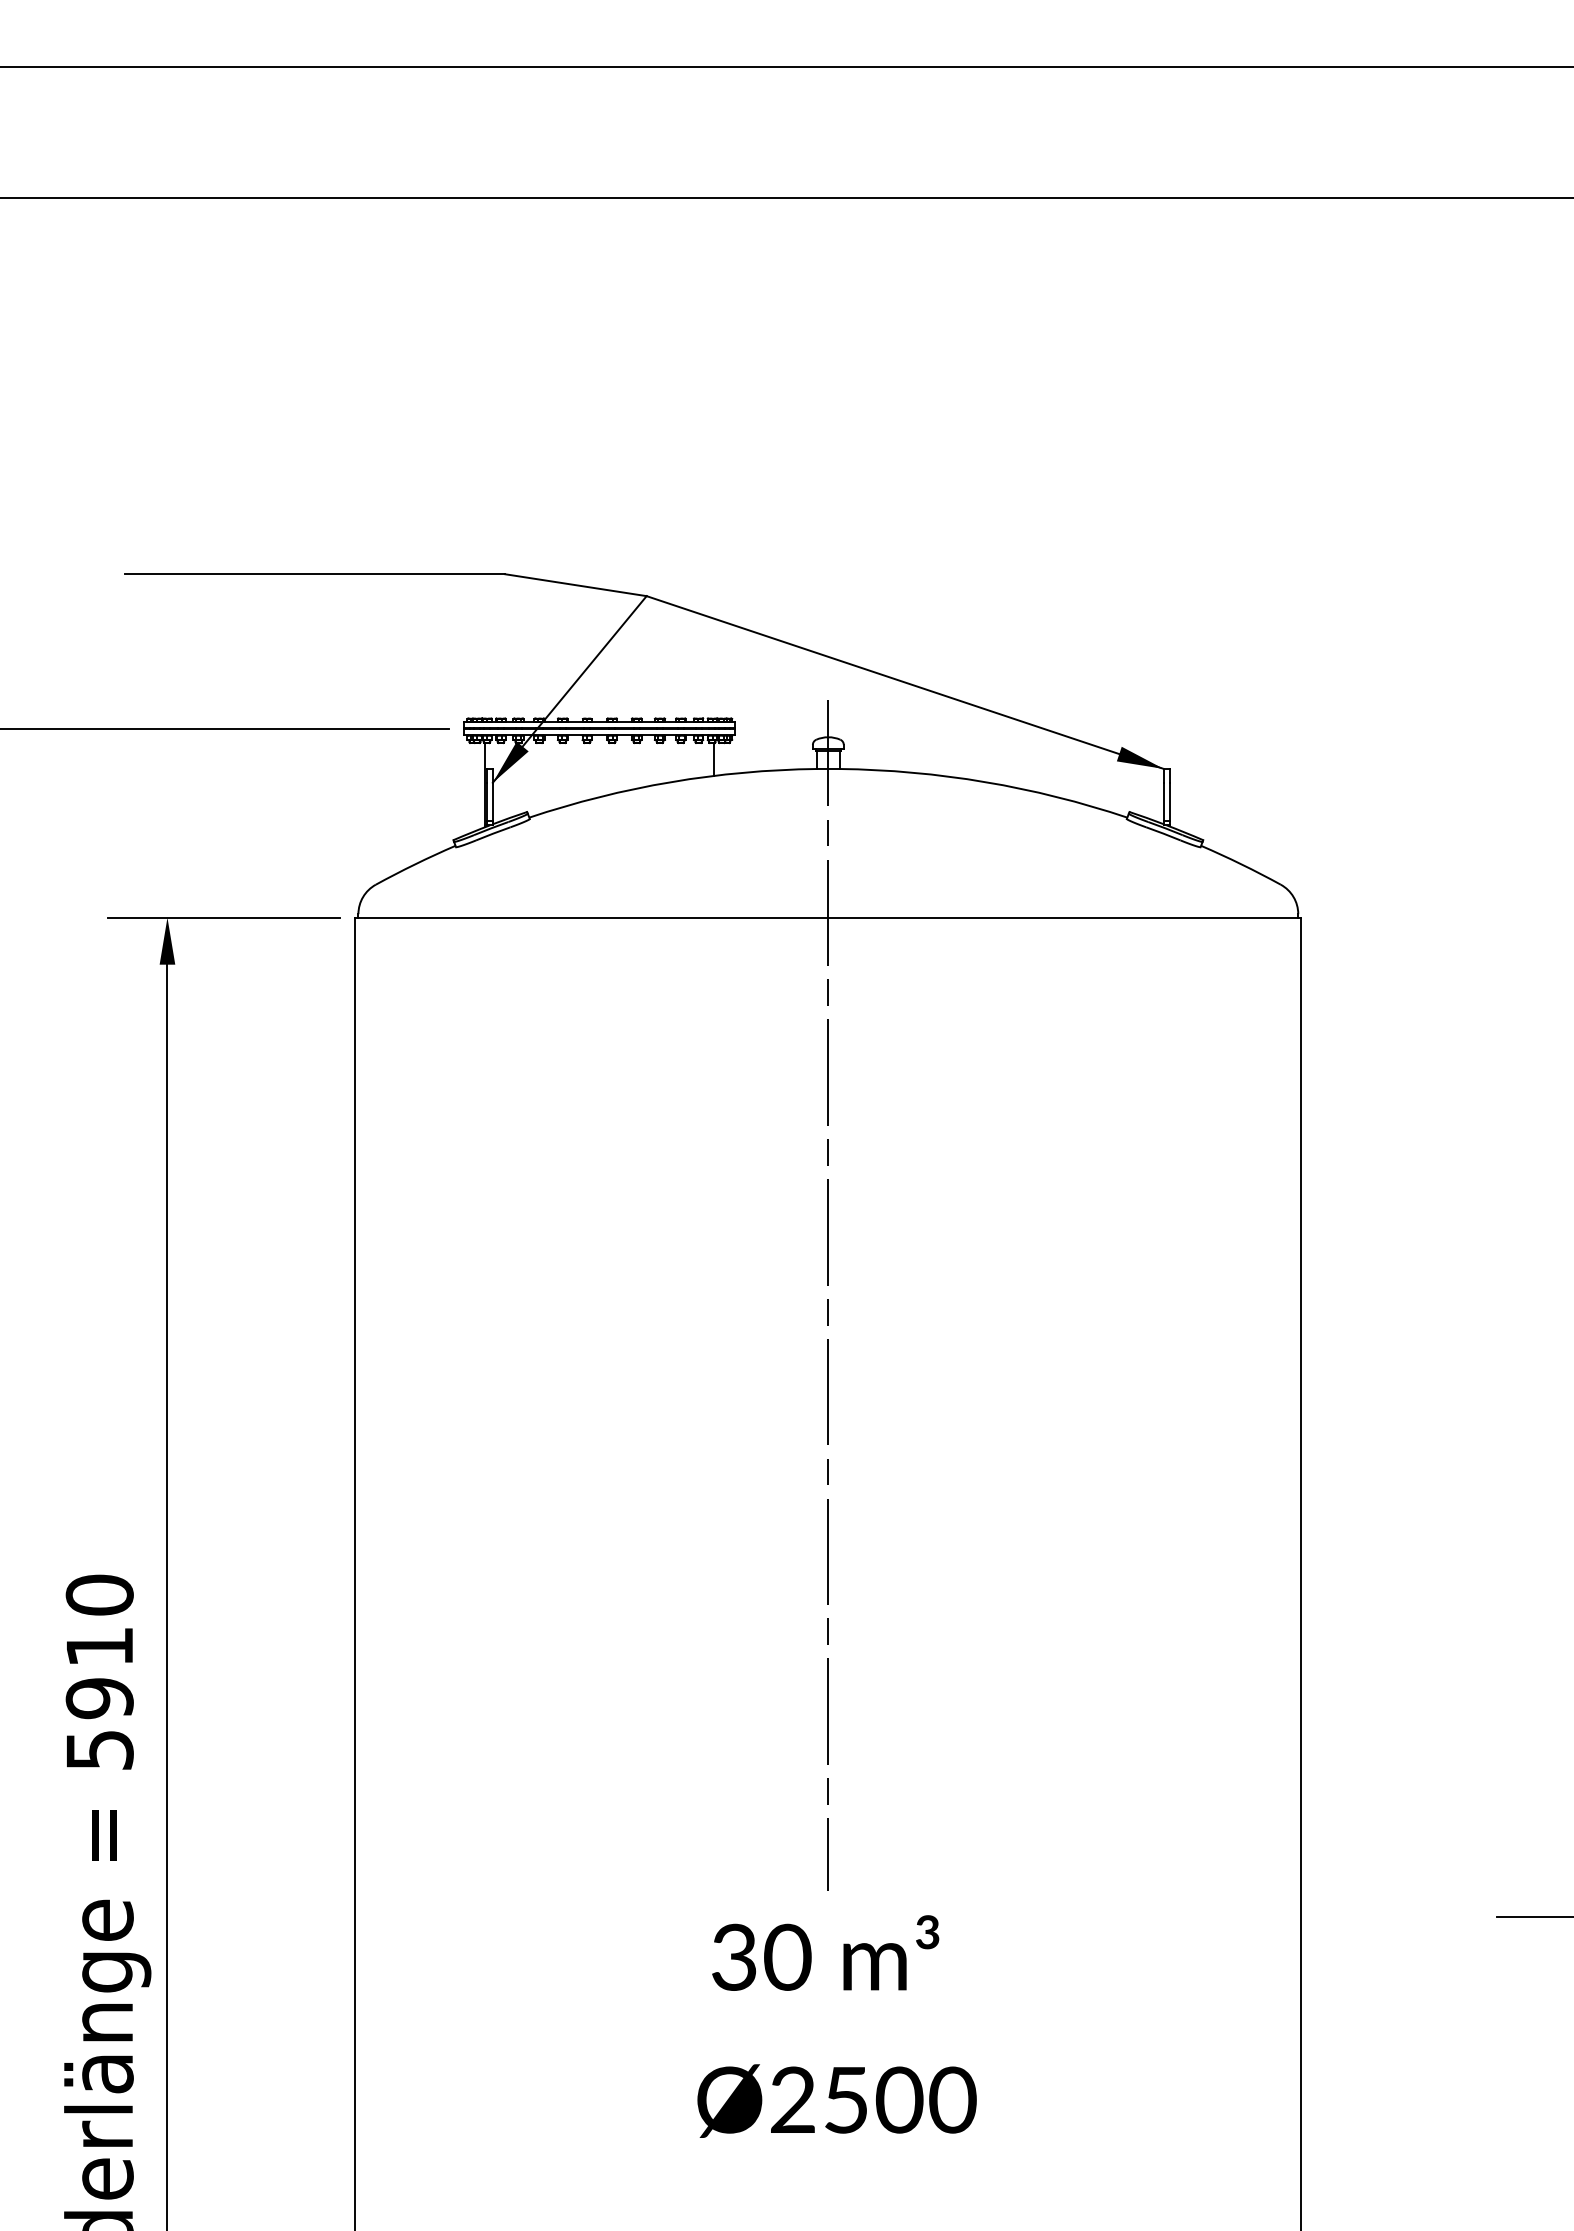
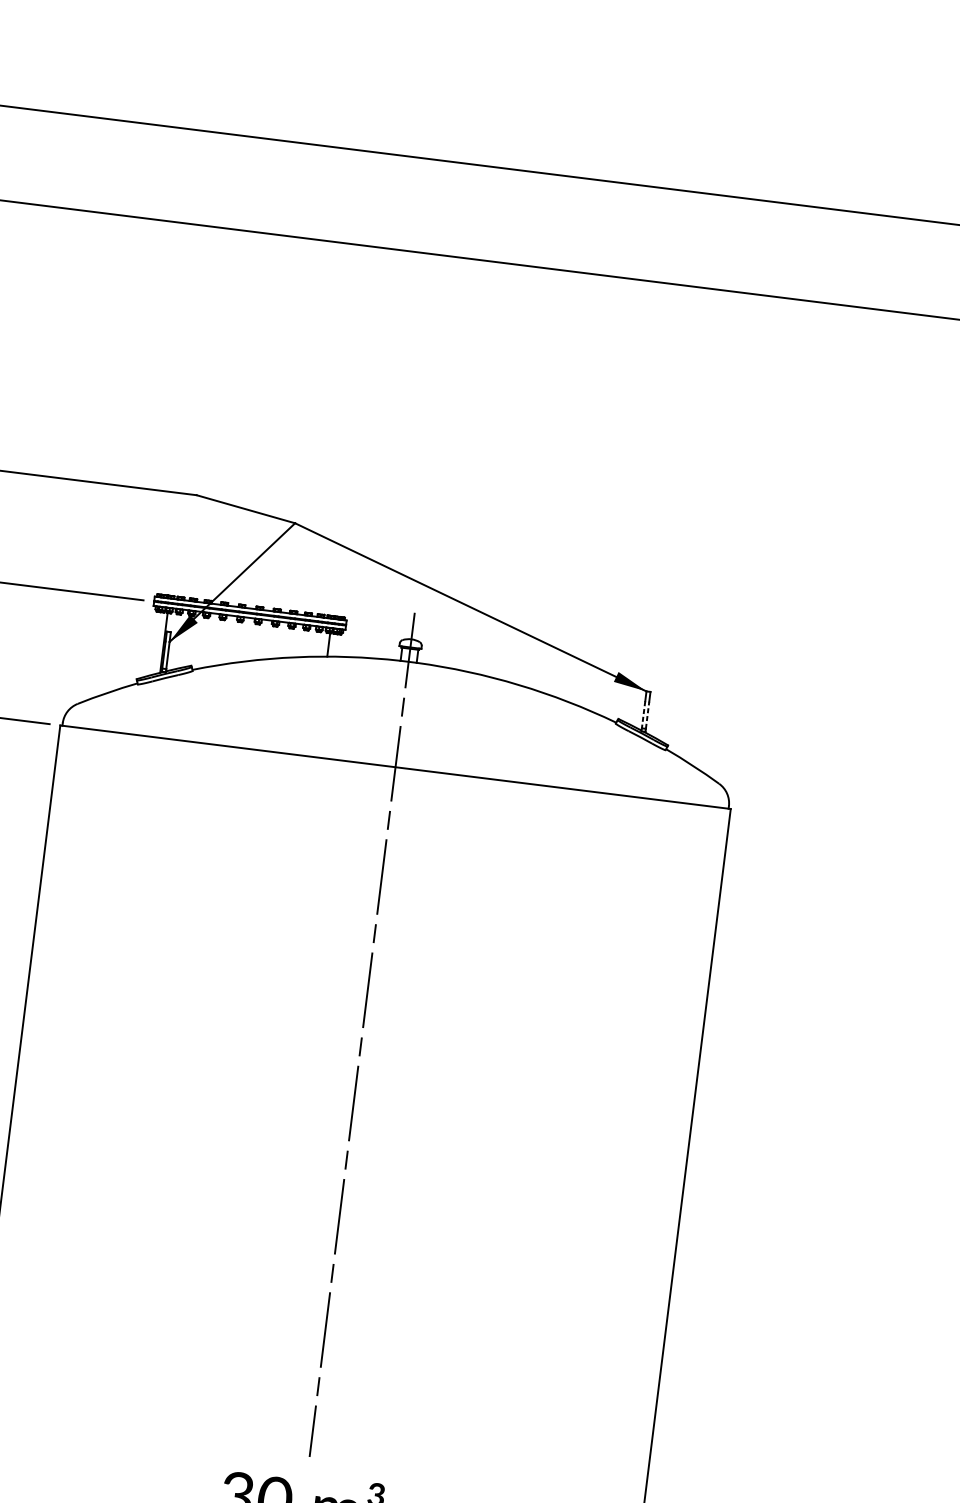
line: (1169, 801) -> (647, 714), solid -> dashed
line: (1163, 802) -> (643, 715), solid -> dashed

